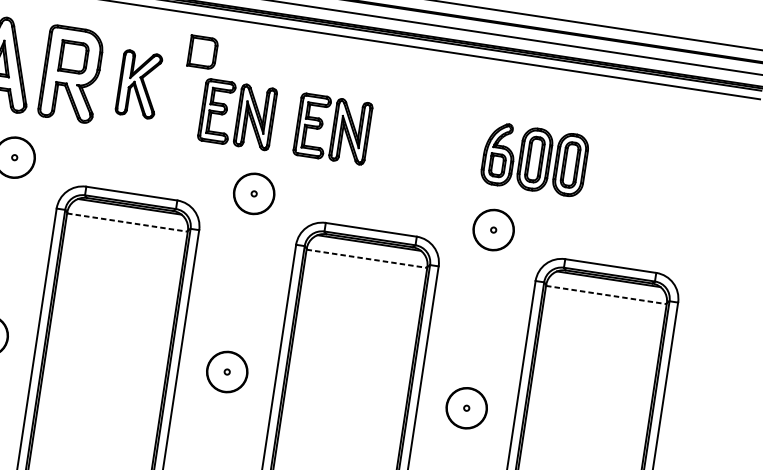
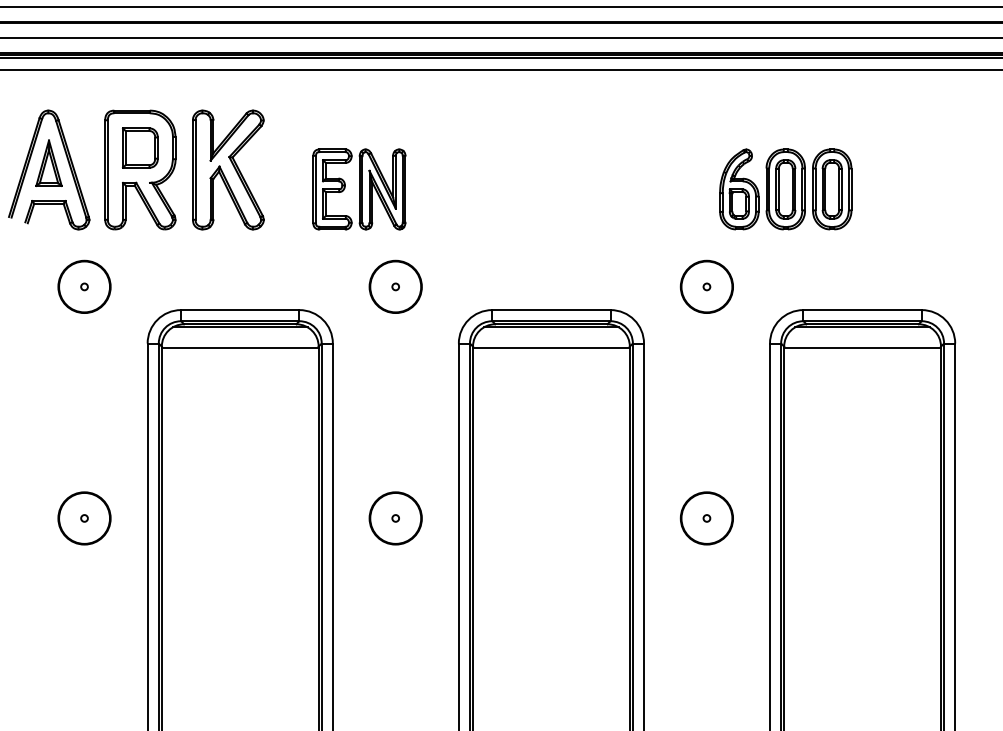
part: (203, 52) -> (303, 116), removed
part: (139, 84) -> (228, 169), size x1.43
part: (333, 129) -> (483, 189), removed
part: (534, 159) -> (785, 189), moved
line: (127, 222) -> (240, 347), dashed -> solid
line: (367, 258) -> (551, 347), dashed -> solid
line: (607, 294) -> (863, 347), dashed -> solid

